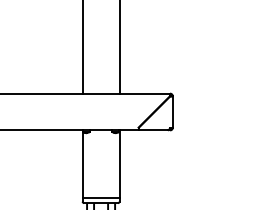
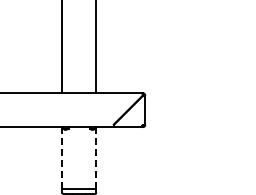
line: (119, 163) -> (96, 157), solid -> dashed
line: (82, 164) -> (62, 158), solid -> dashed

